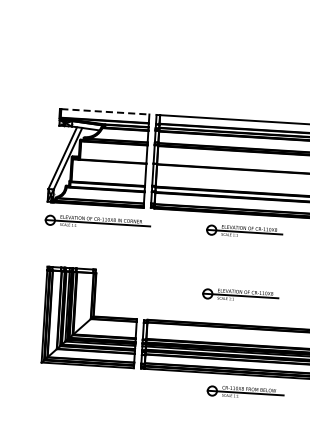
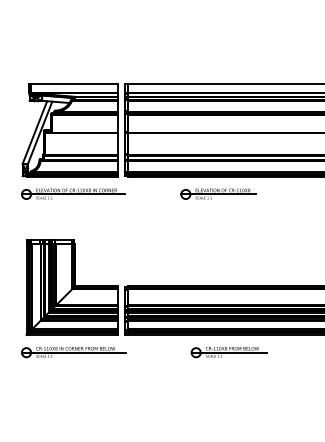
line: (105, 111) -> (74, 84), dashed -> solid
part: (240, 295) -> (218, 256), removed
part: (88, 383) -> (73, 352), added

